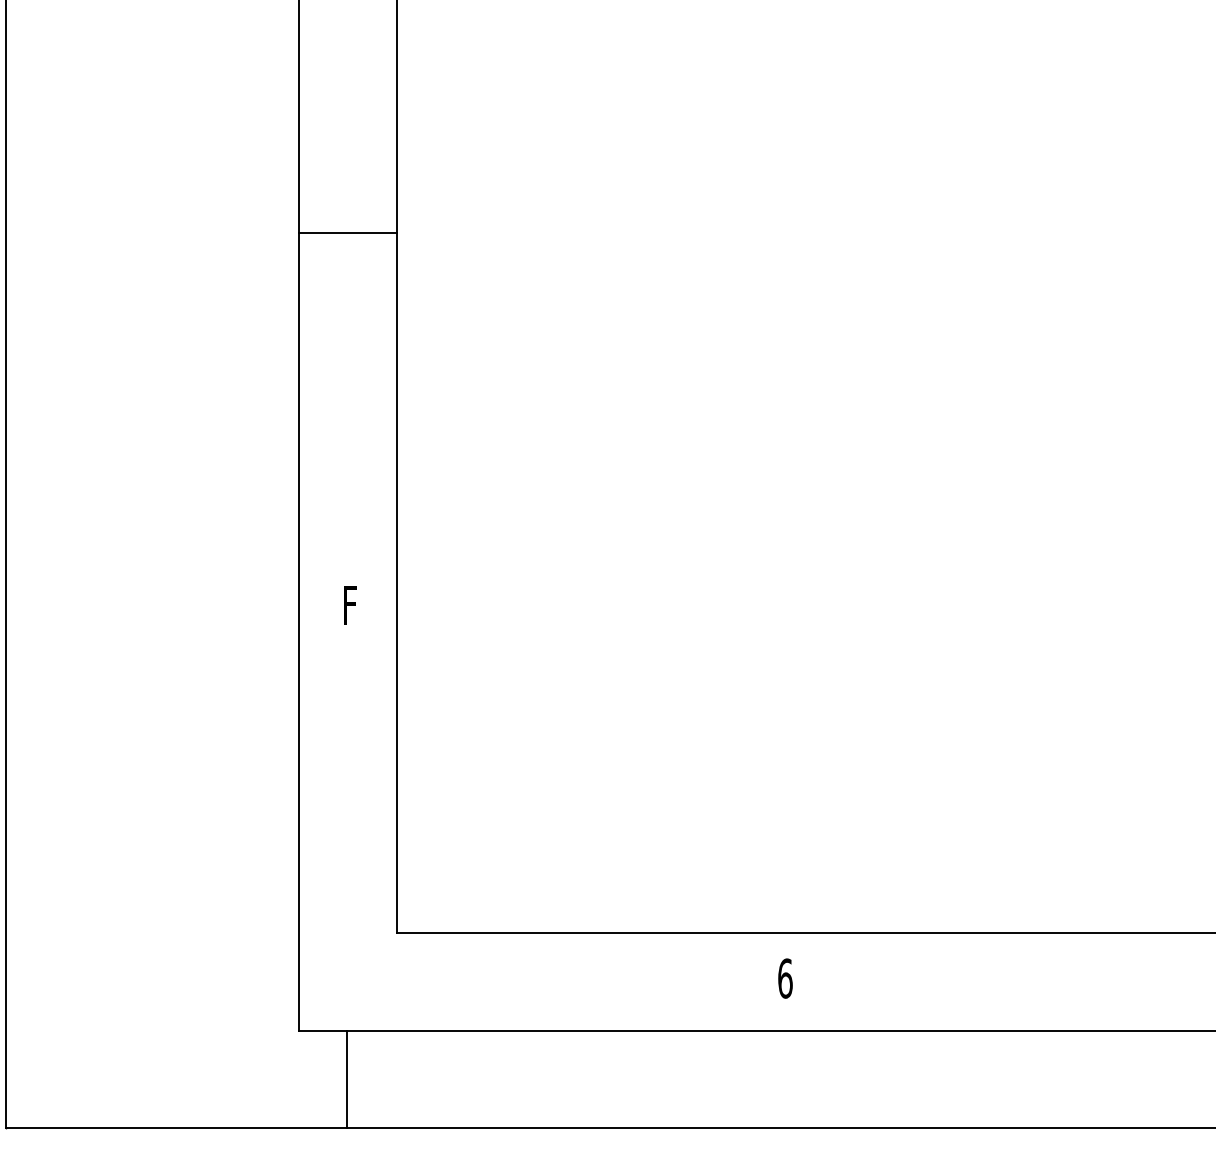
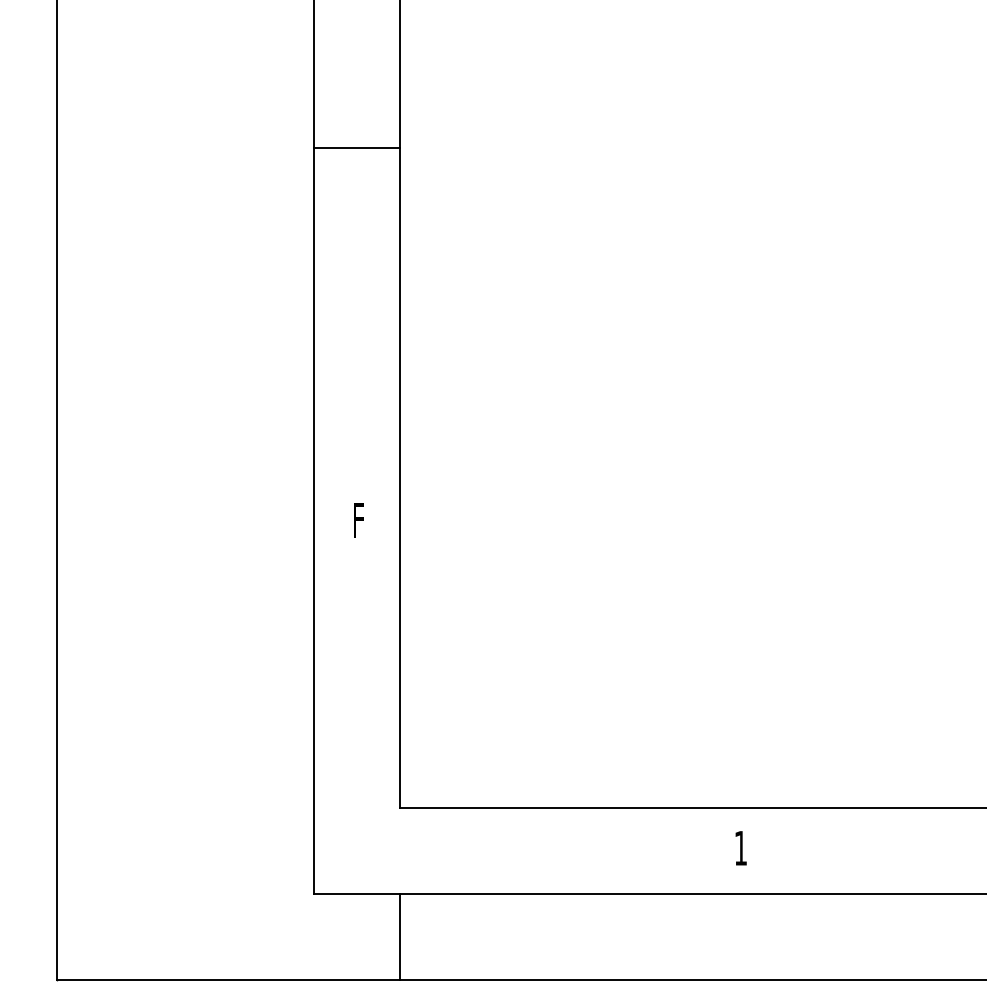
line: (347, 233) -> (356, 148), moved
text: (785, 978) -> (741, 848), 6 -> 1
line: (346, 1079) -> (399, 936), moved

